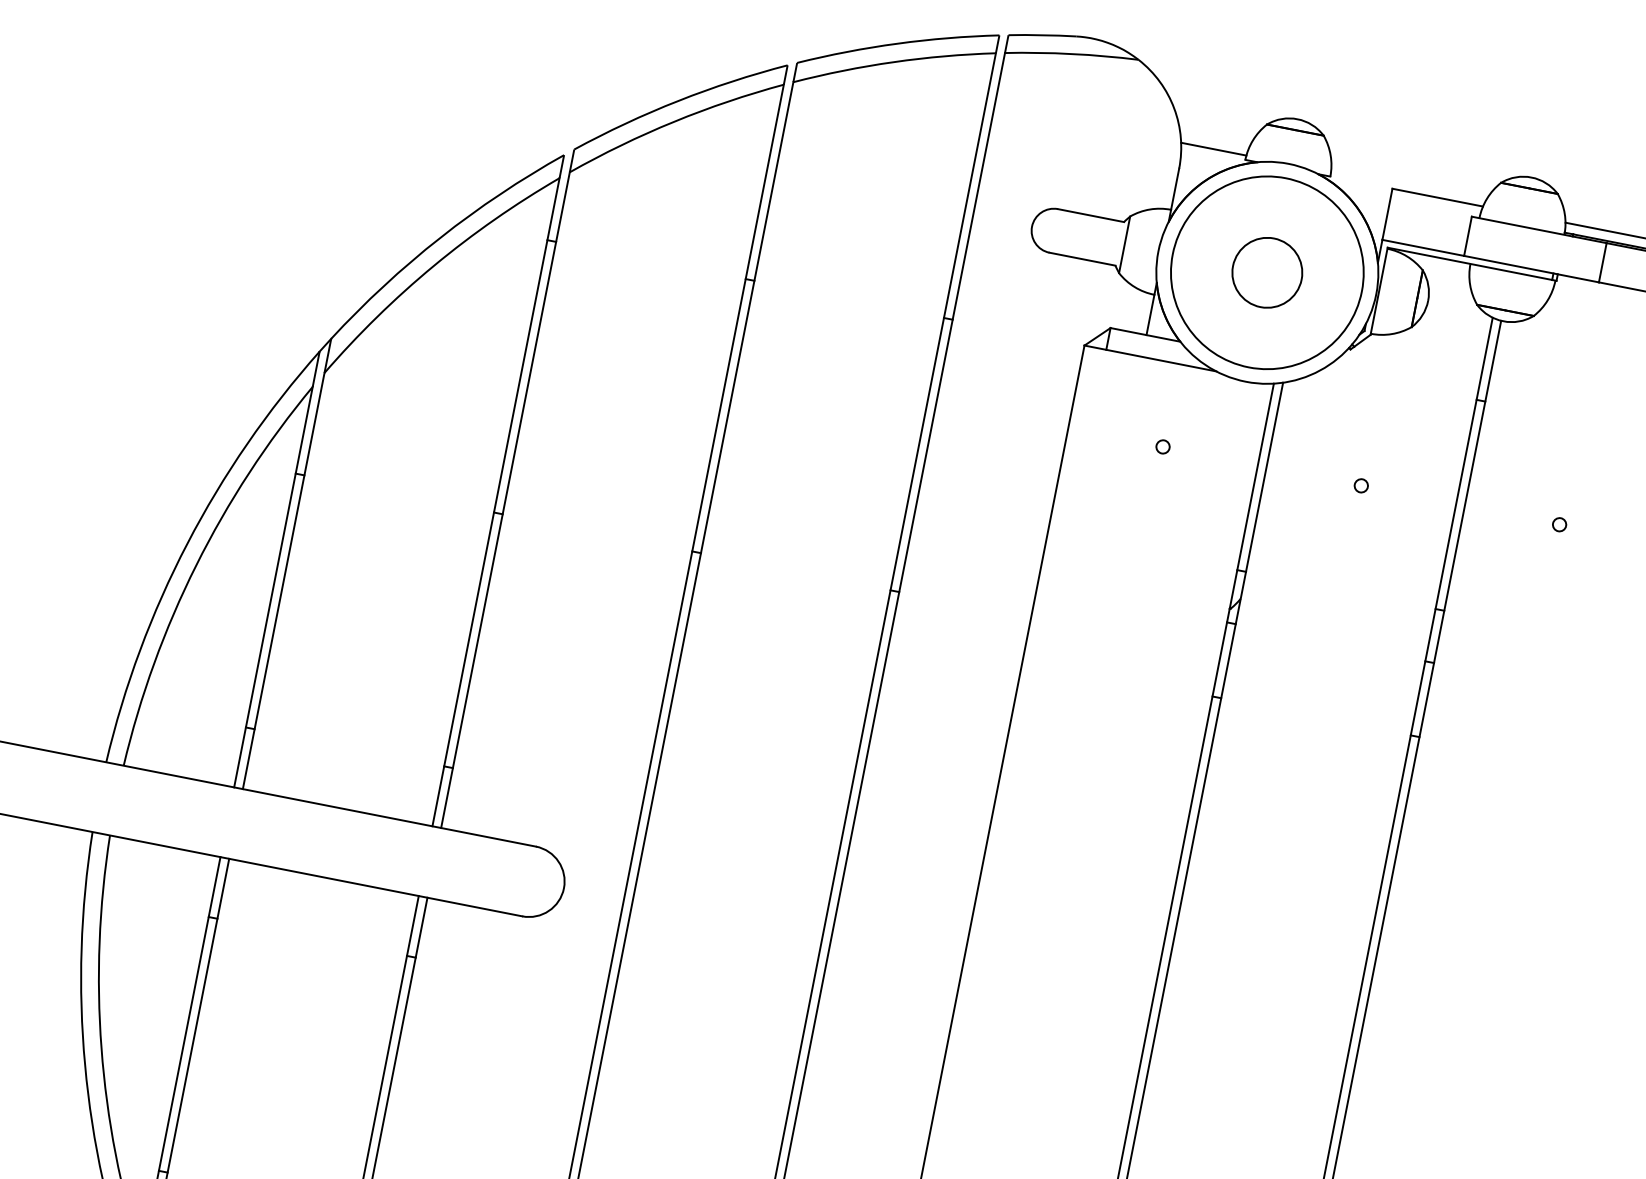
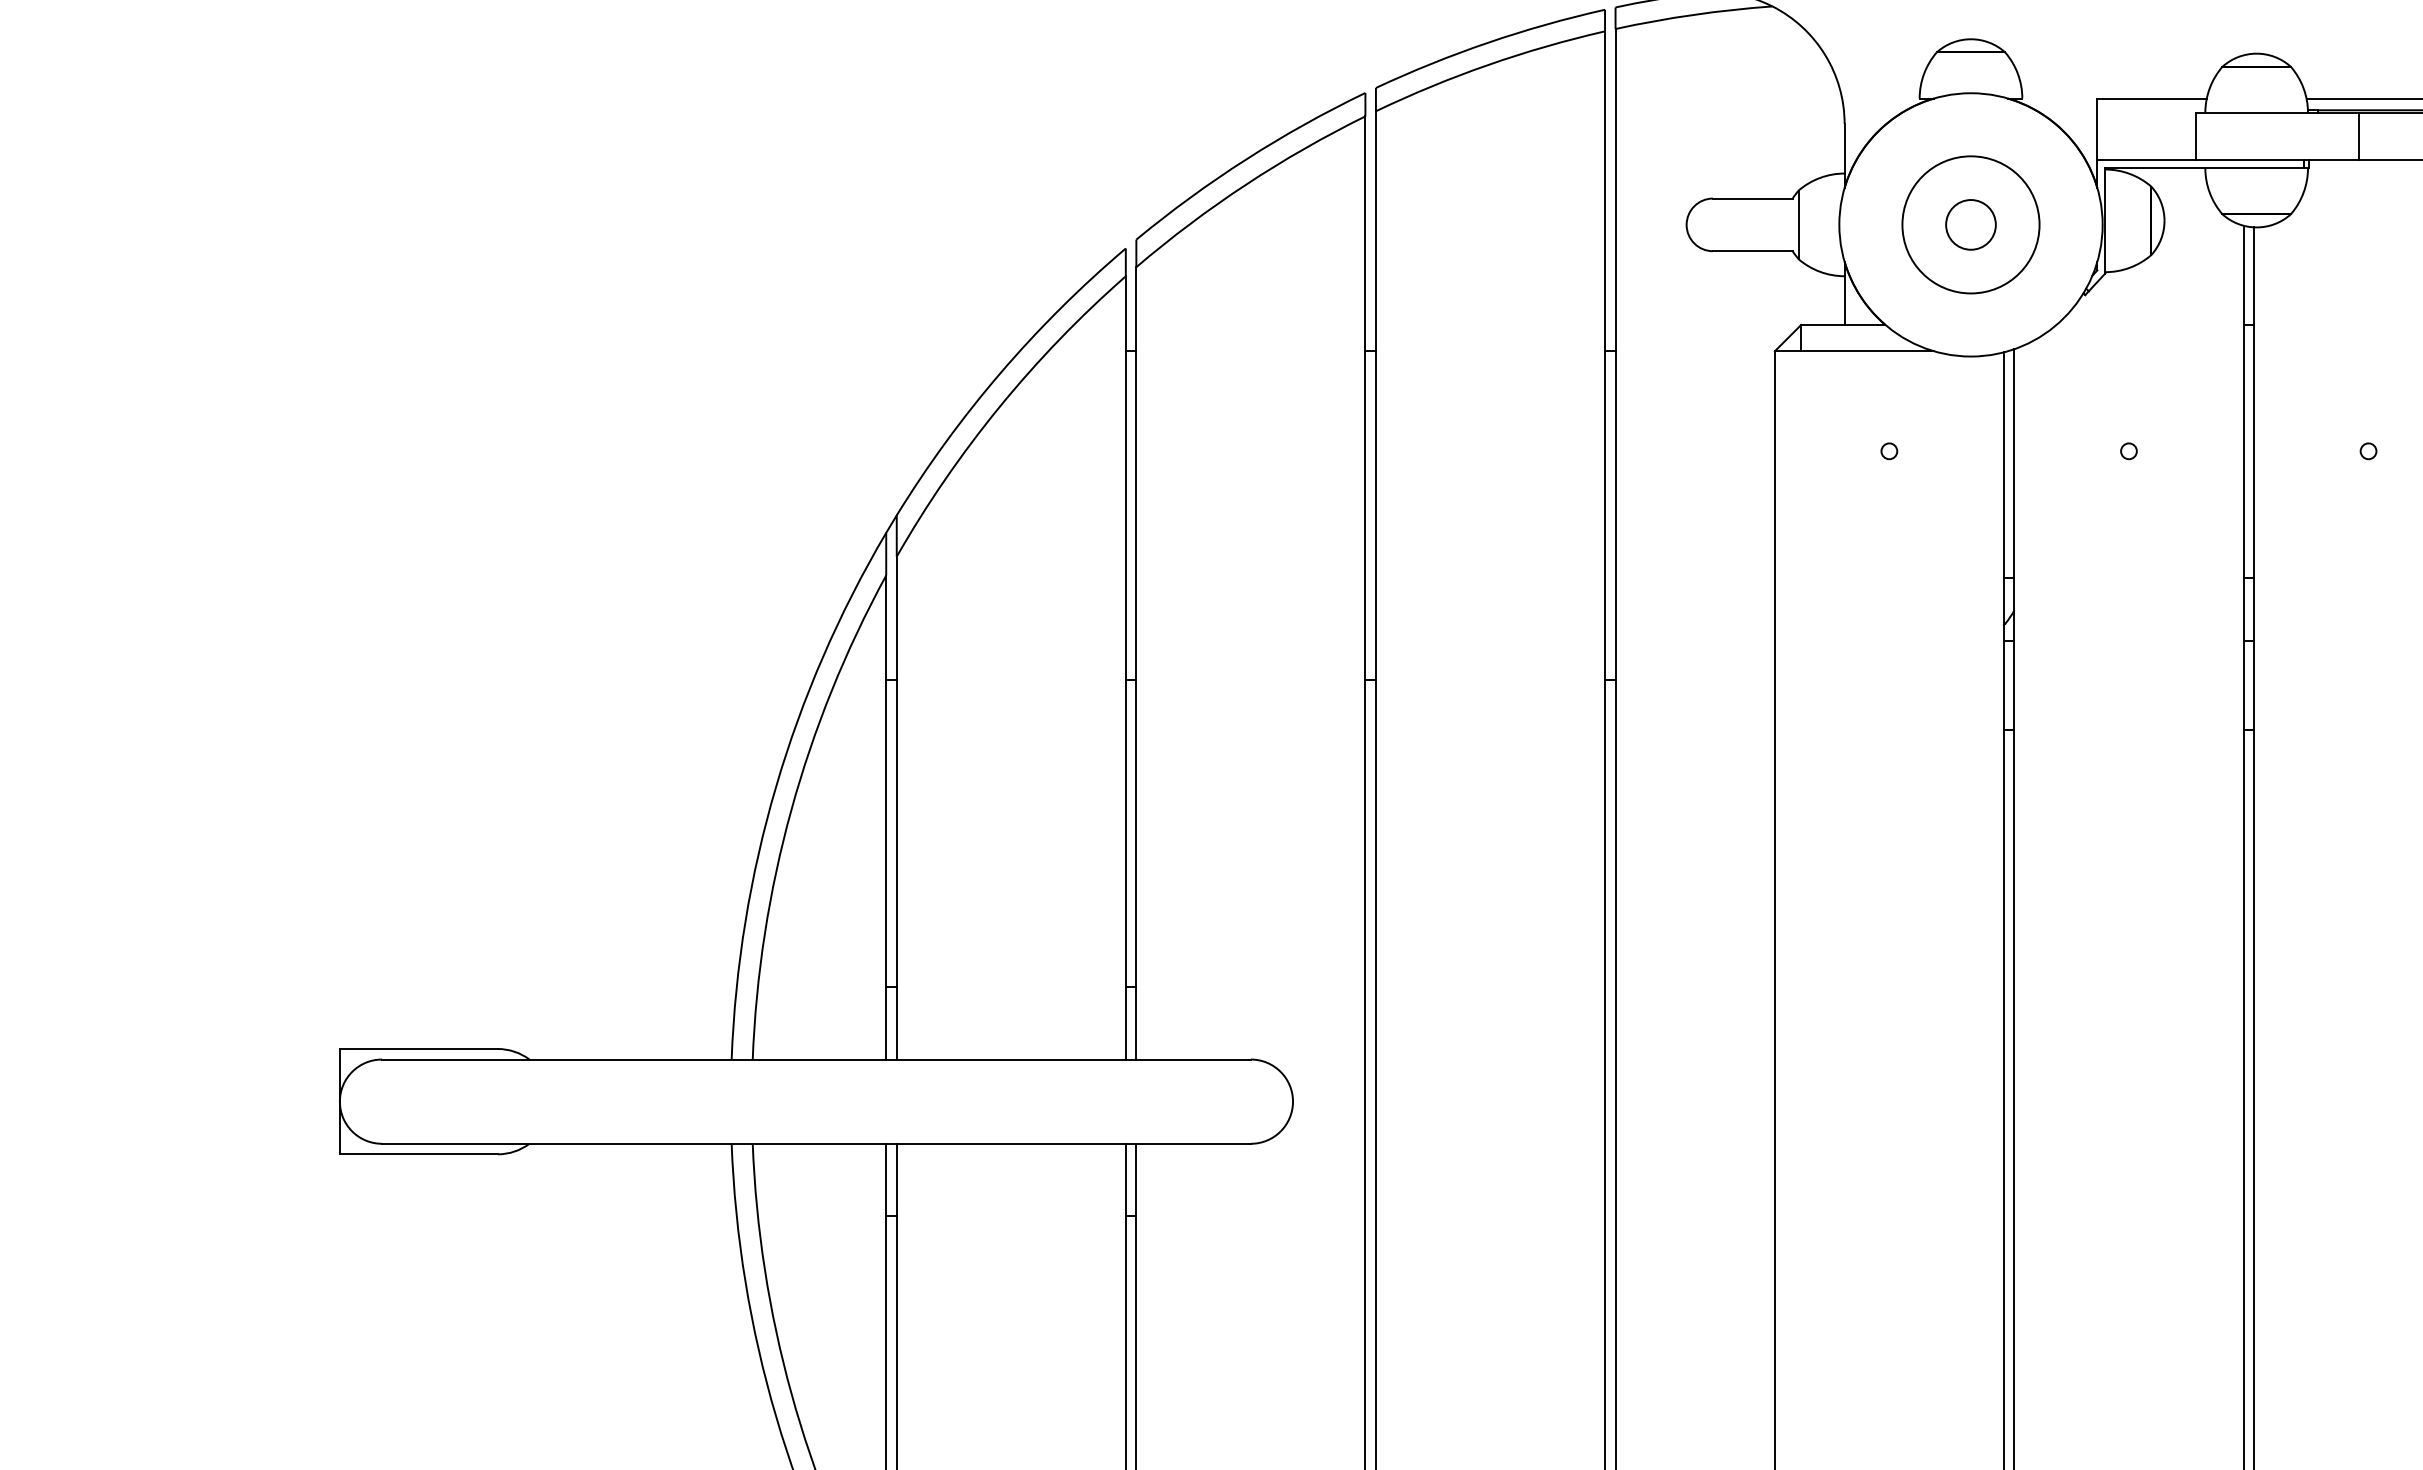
line: (1213, 149) -> (1880, 93), removed
circle: (1267, 272) -> (1970, 224), size x0.6
circle: (1267, 272) -> (1970, 224), size x0.6

